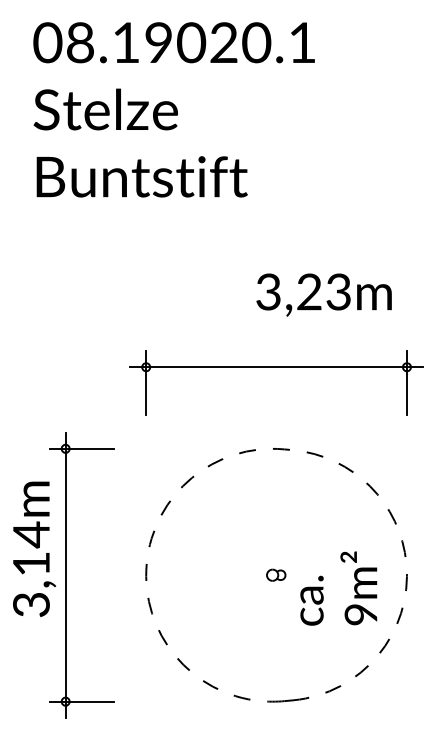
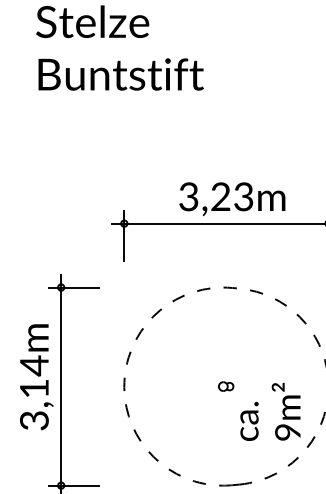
text: (323, 294) -> (231, 198), moved
text: (34, 548) -> (36, 376), moved
text: (338, 588) -> (270, 411), moved

